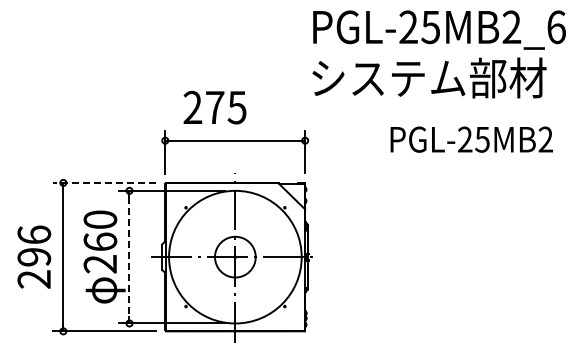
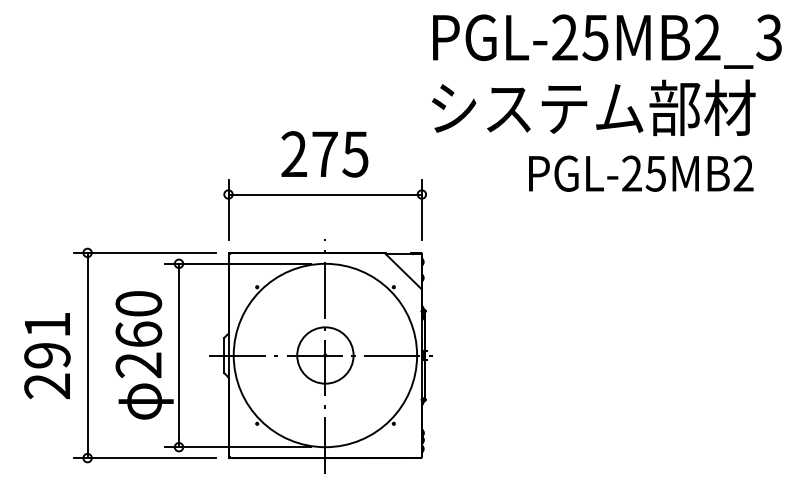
text: (555, 27) -> (767, 38), PGL-25MB2_6 -> PGL-25MB2_3
text: (214, 107) -> (324, 154), moved
text: (471, 139) -> (640, 173), moved
line: (104, 182) -> (144, 252), dashed -> solid
text: (34, 234) -> (47, 324), 296 -> 291
line: (129, 257) -> (179, 355), dashed -> solid

